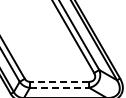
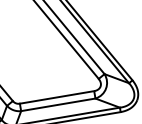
line: (59, 81) -> (56, 97), dashed -> solid
line: (59, 87) -> (58, 104), dashed -> solid

